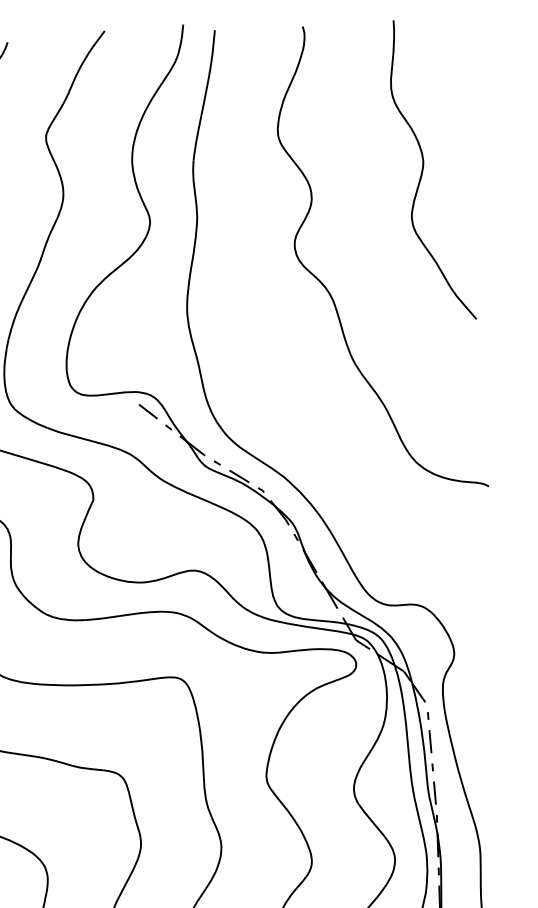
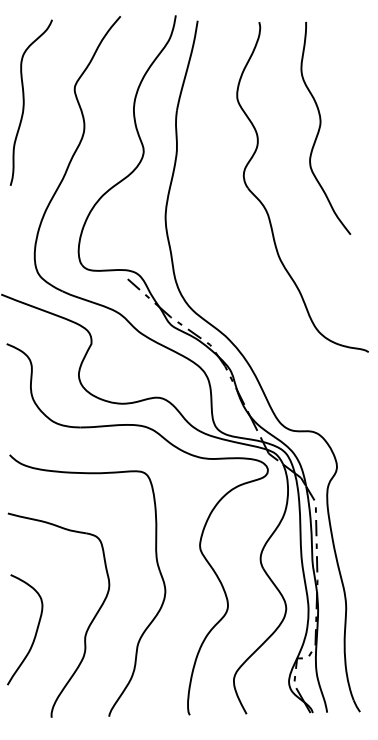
curve: (424, 166) -> (321, 125), moved

